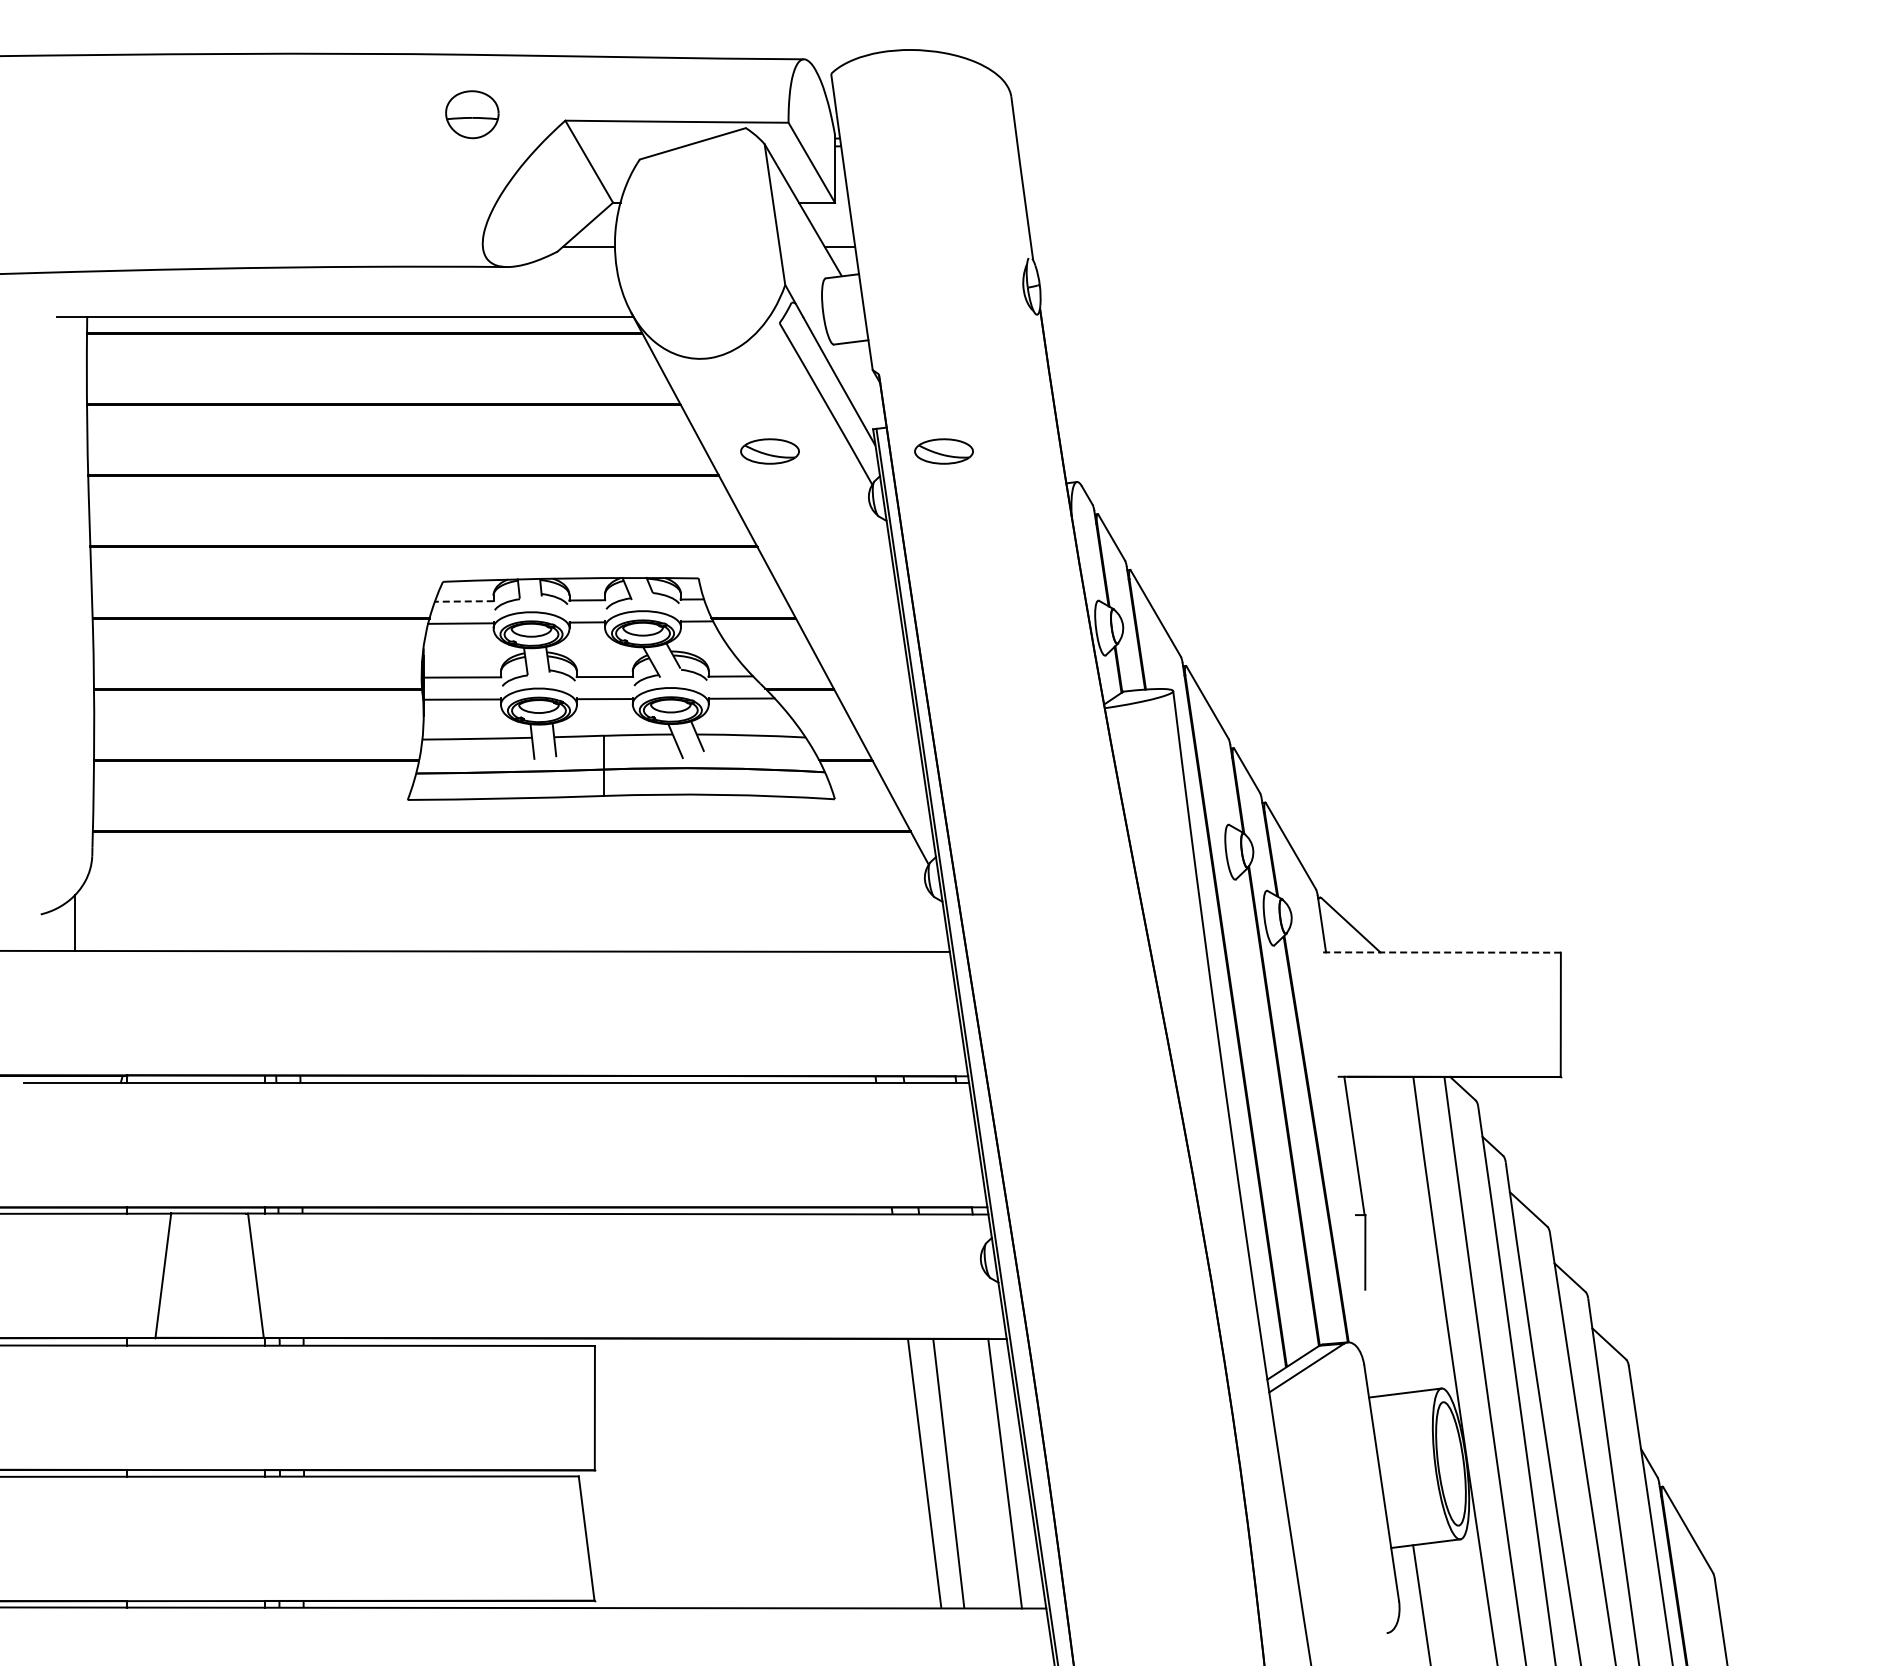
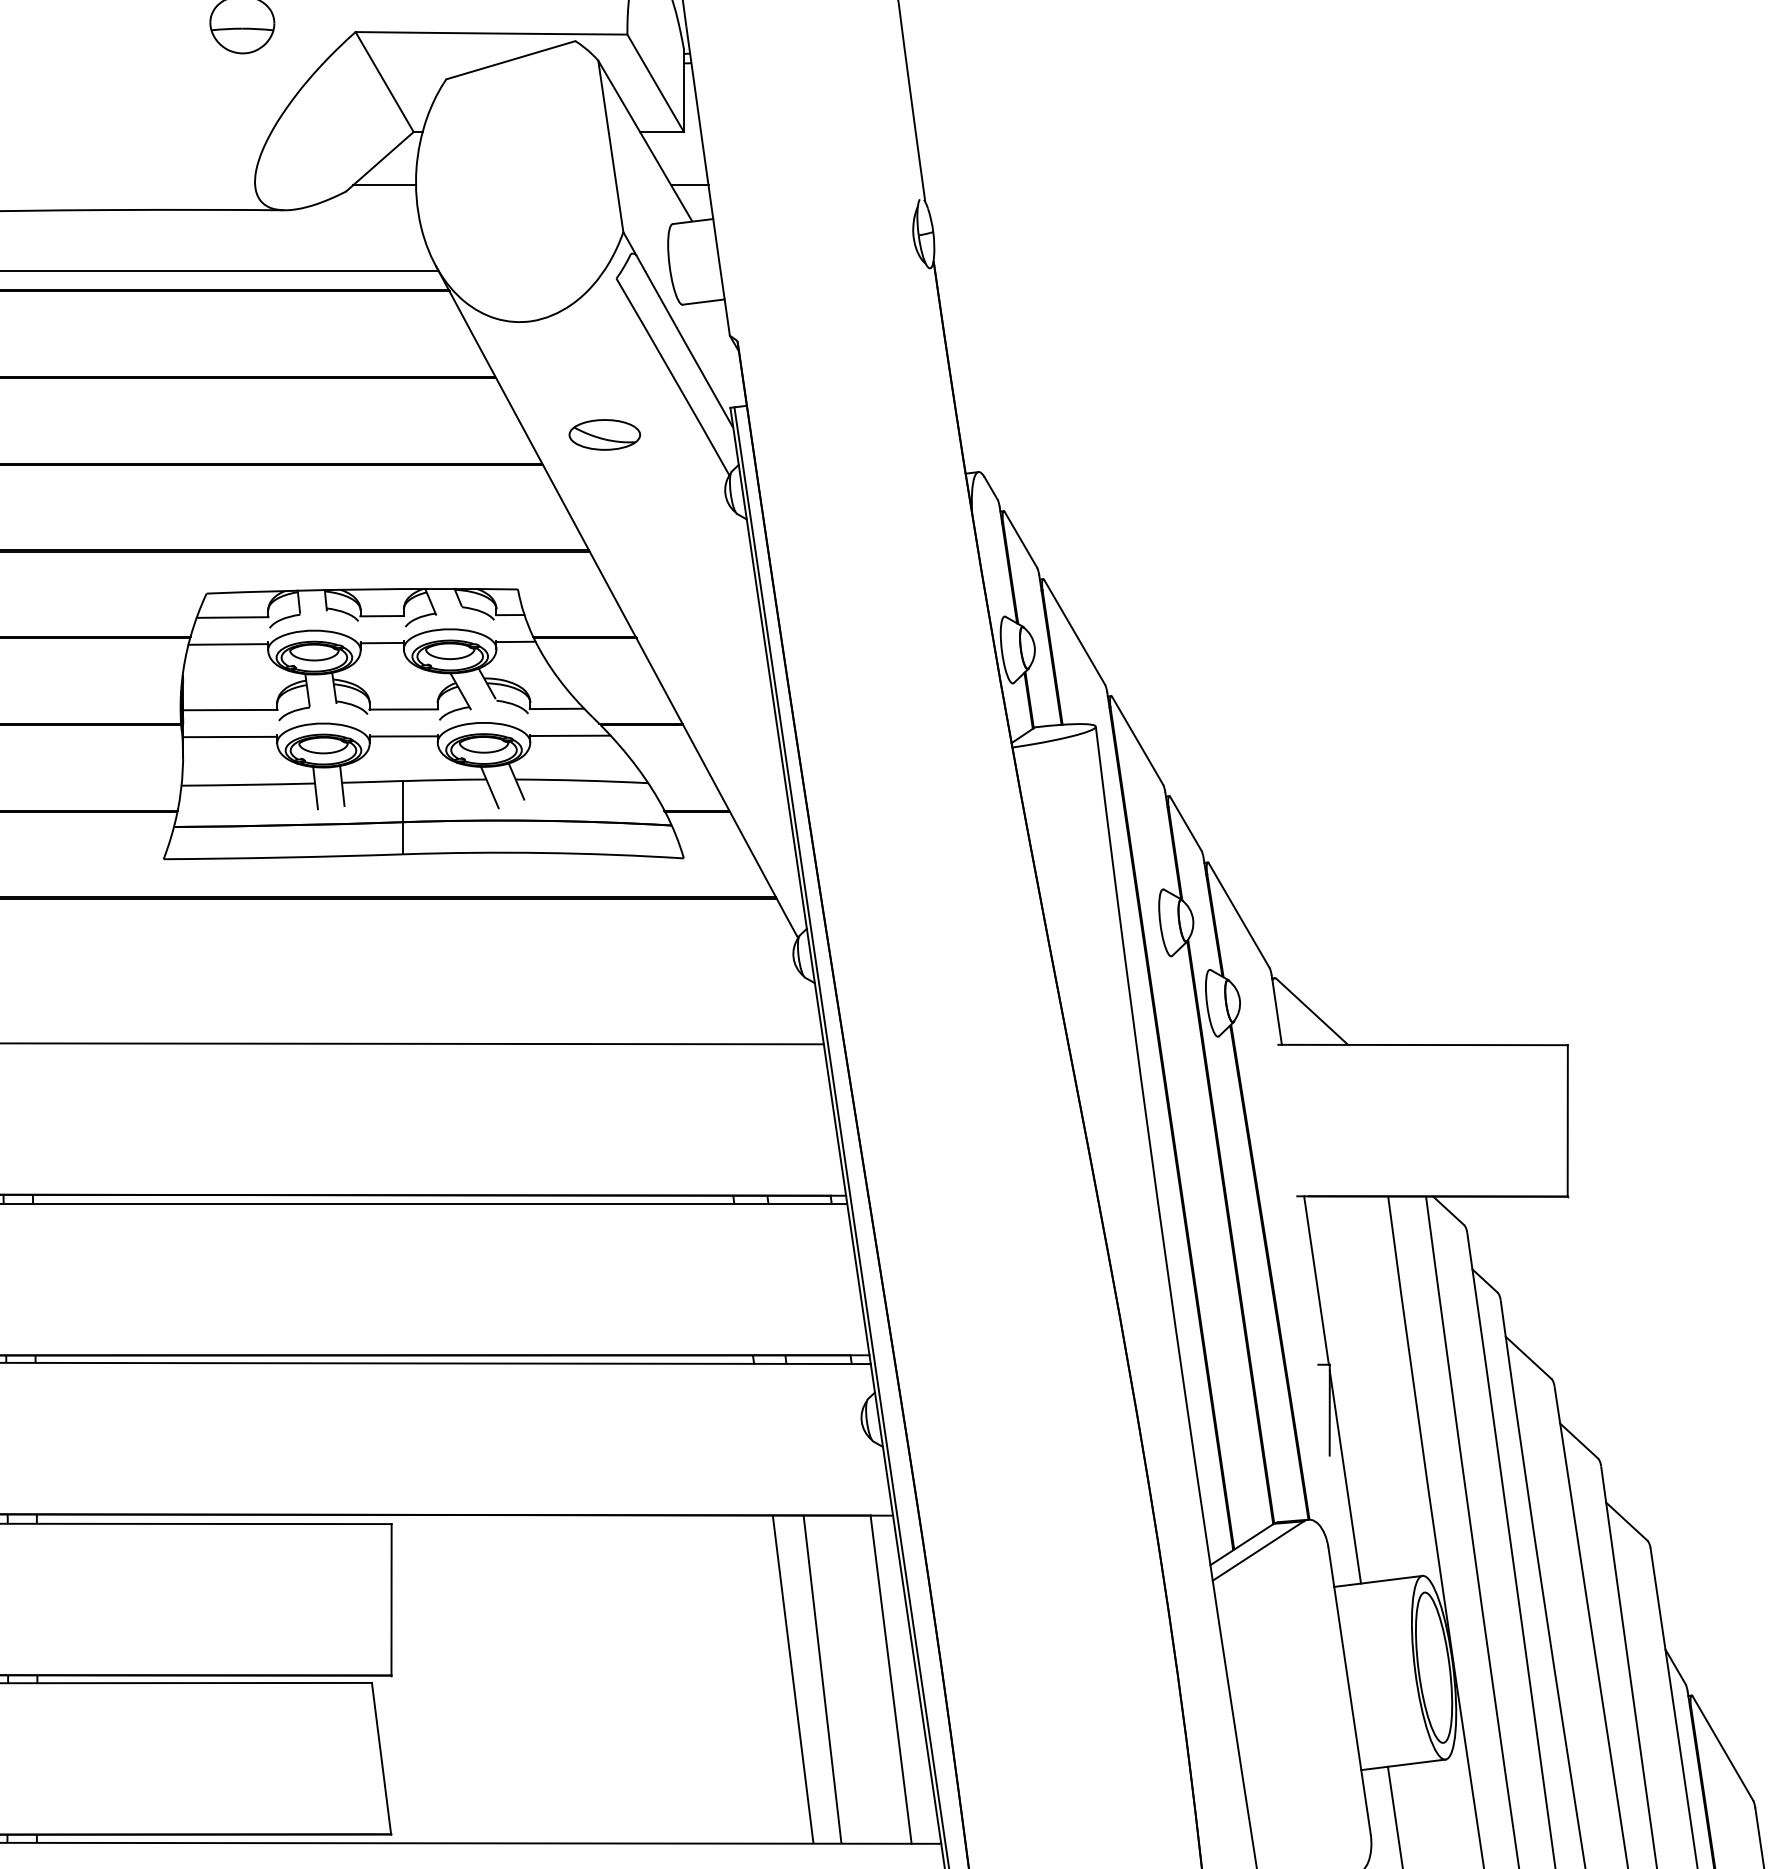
part: (943, 451) -> (816, 434), removed
line: (463, 601) -> (231, 617), dashed -> solid
line: (1442, 952) -> (1423, 1044), dashed -> solid
line: (1378, 1307) -> (1345, 1477), added

